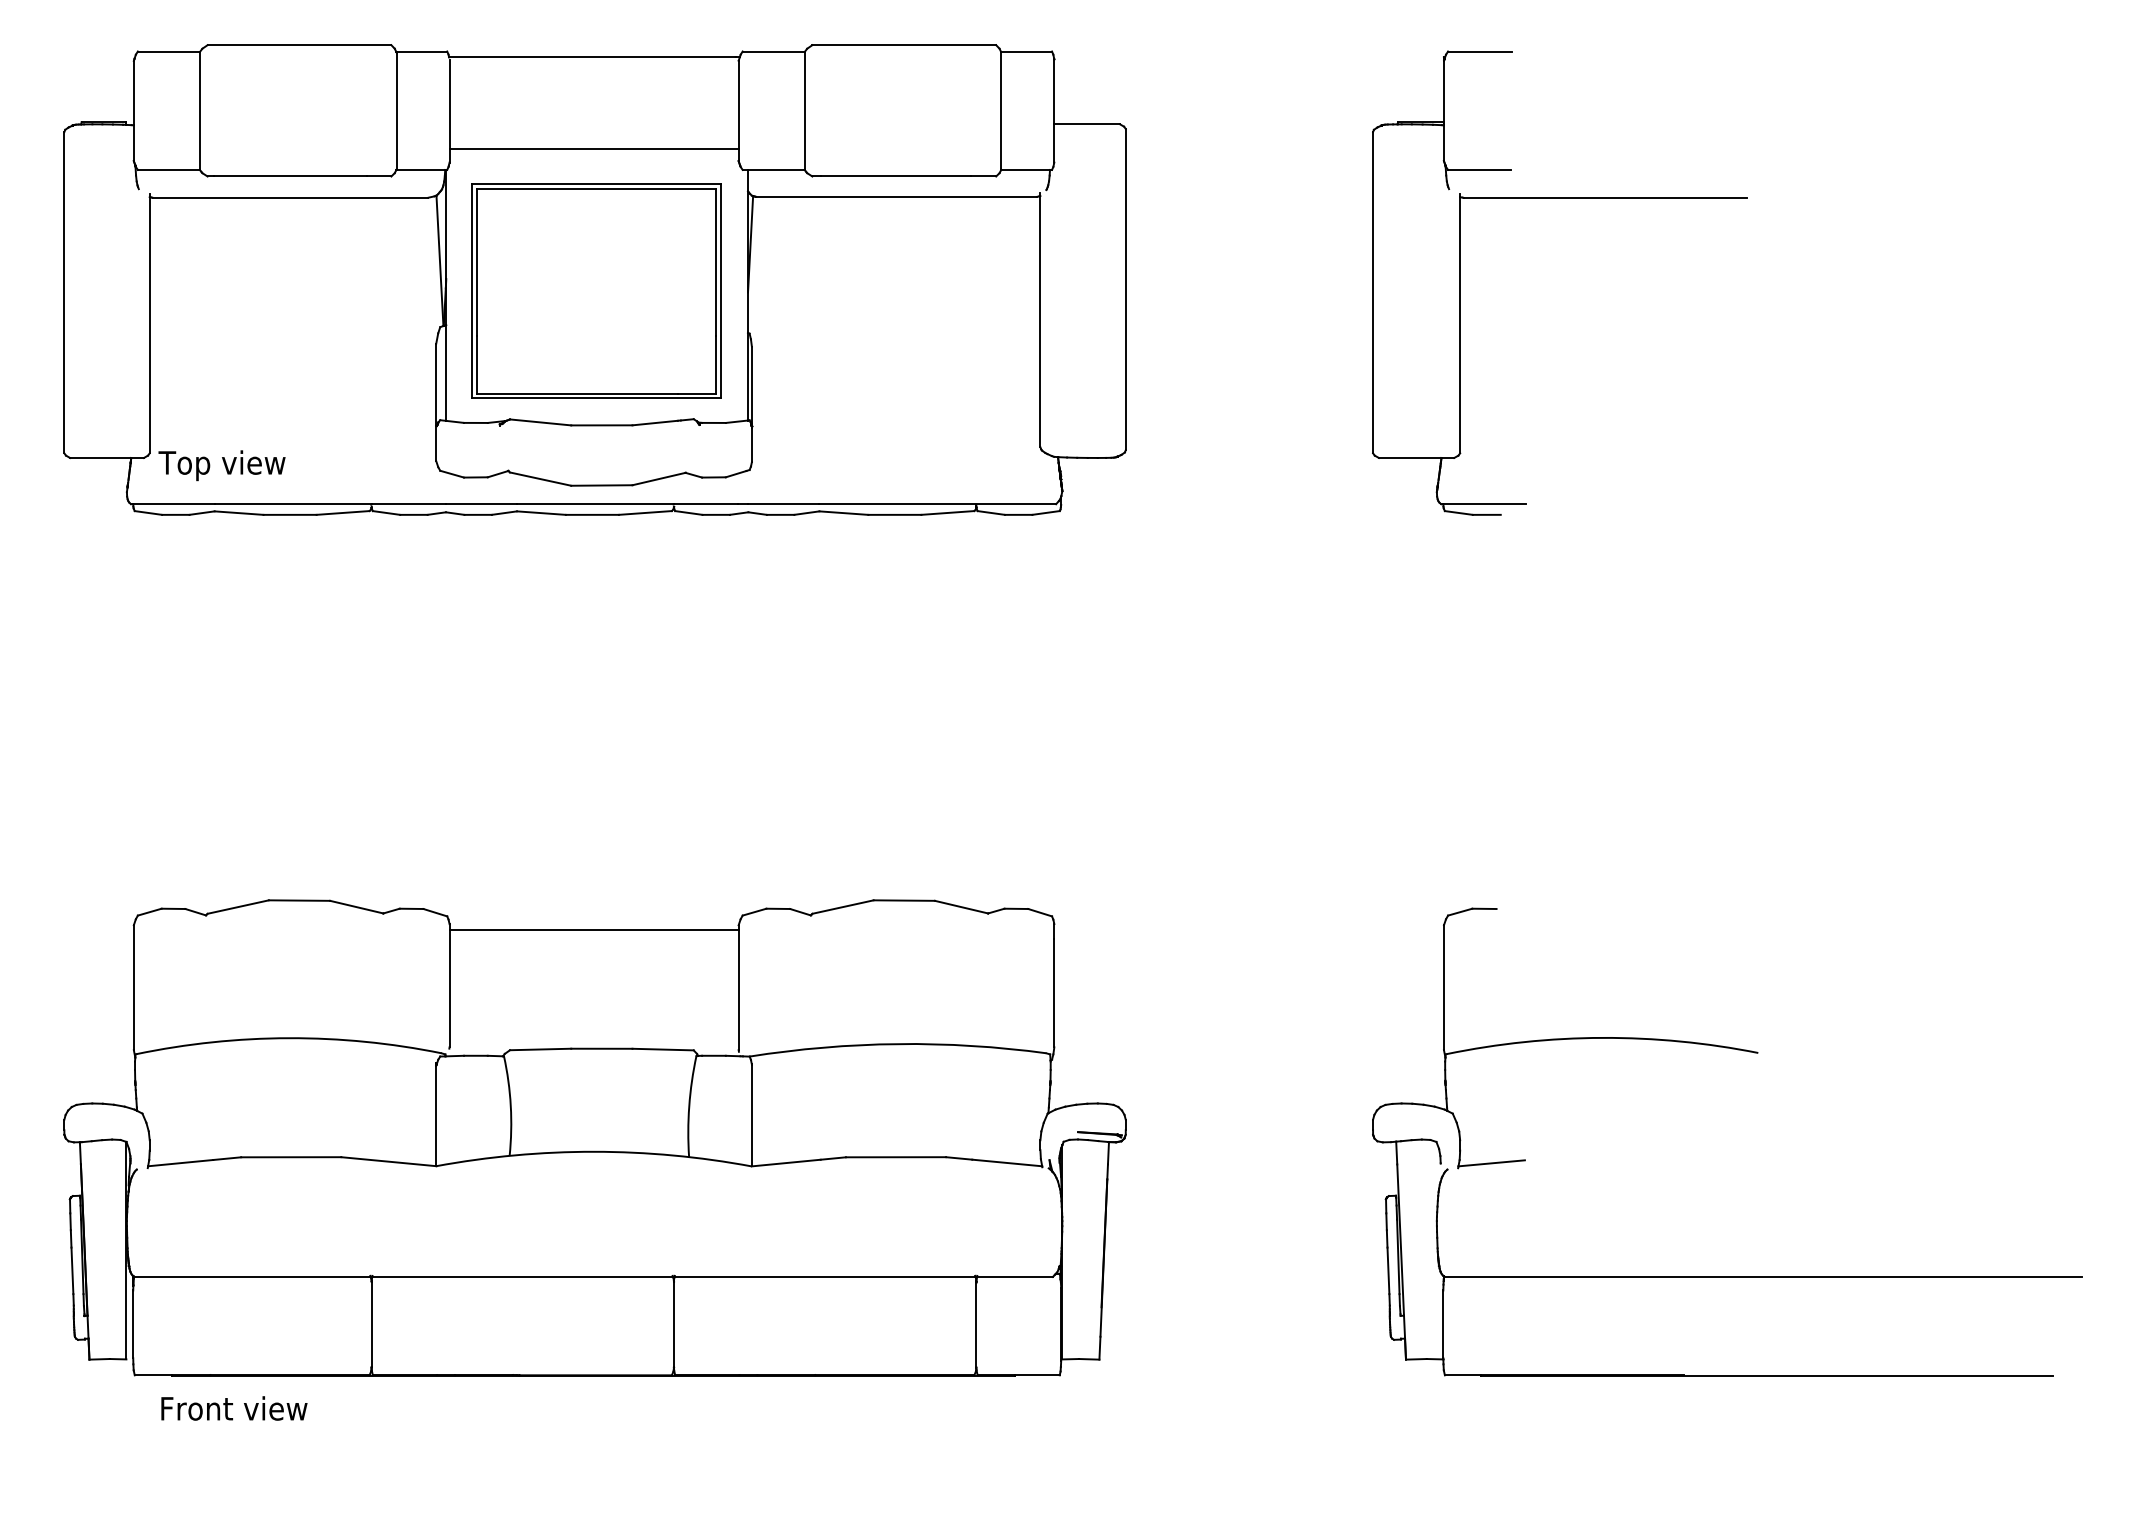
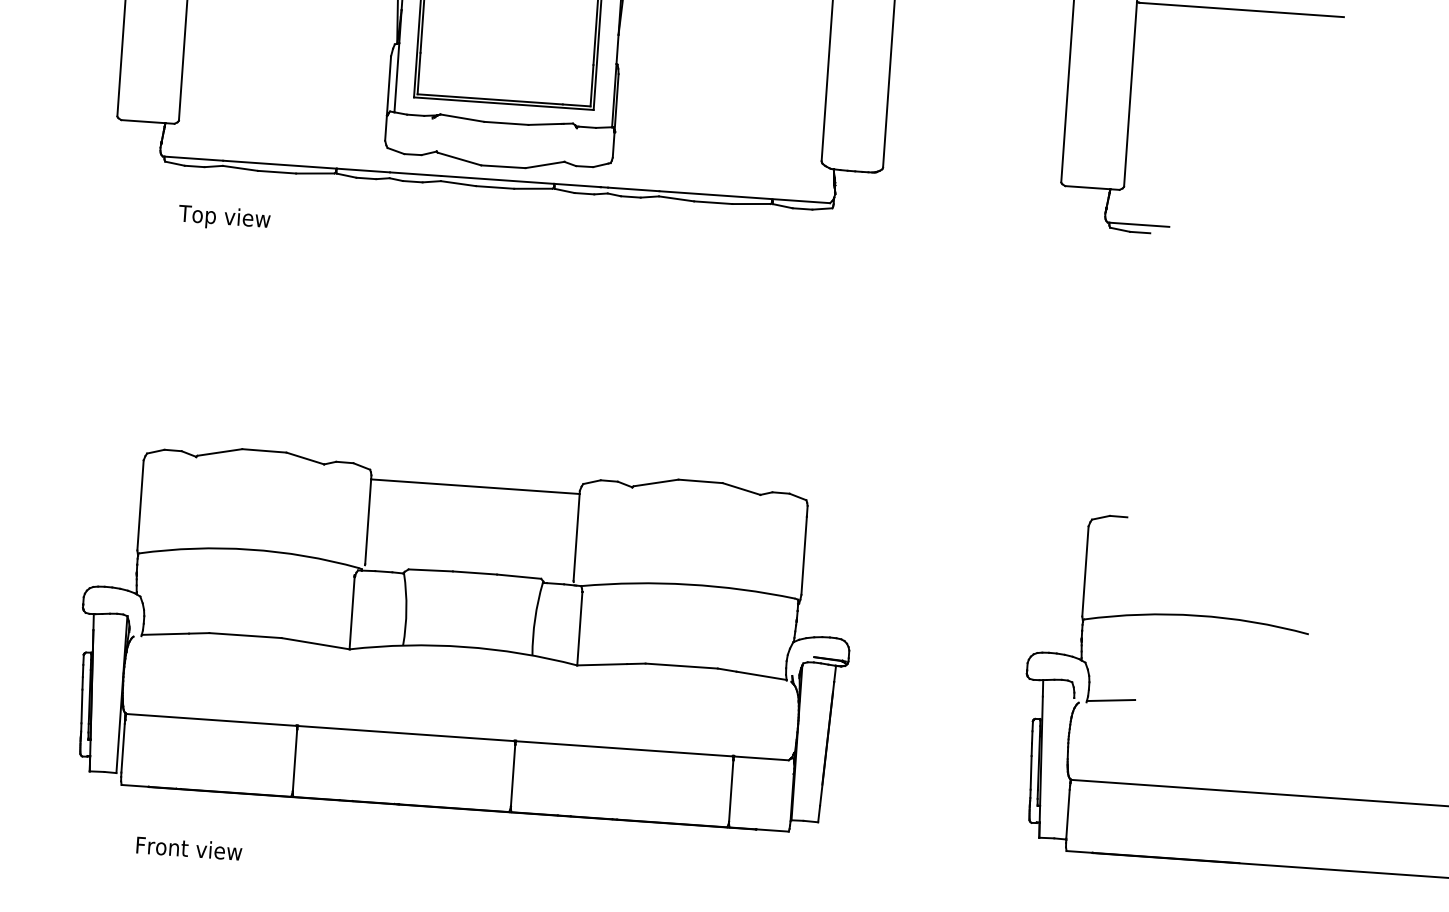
text: (221, 465) -> (224, 218), moved
text: (234, 1408) -> (189, 848), moved

